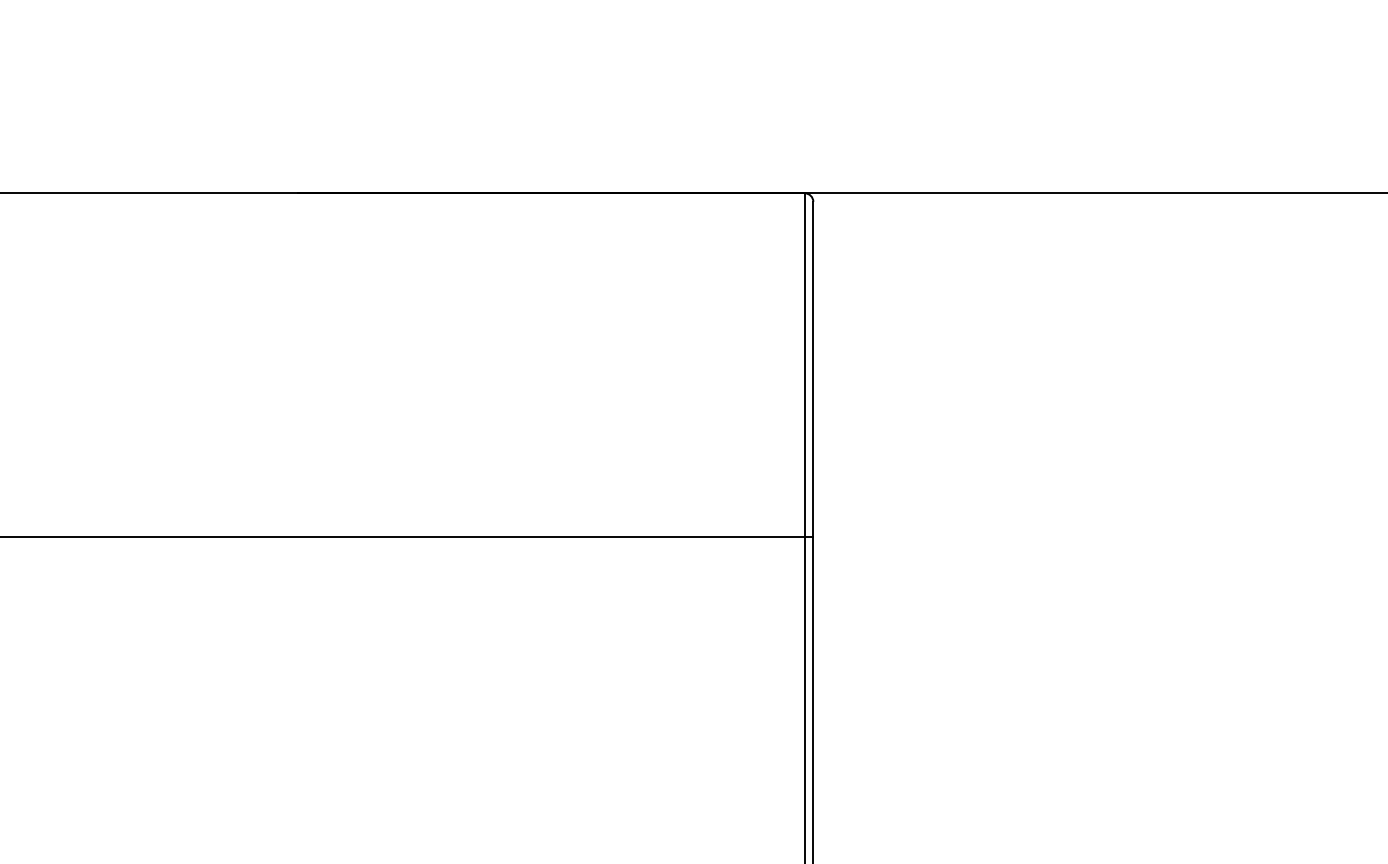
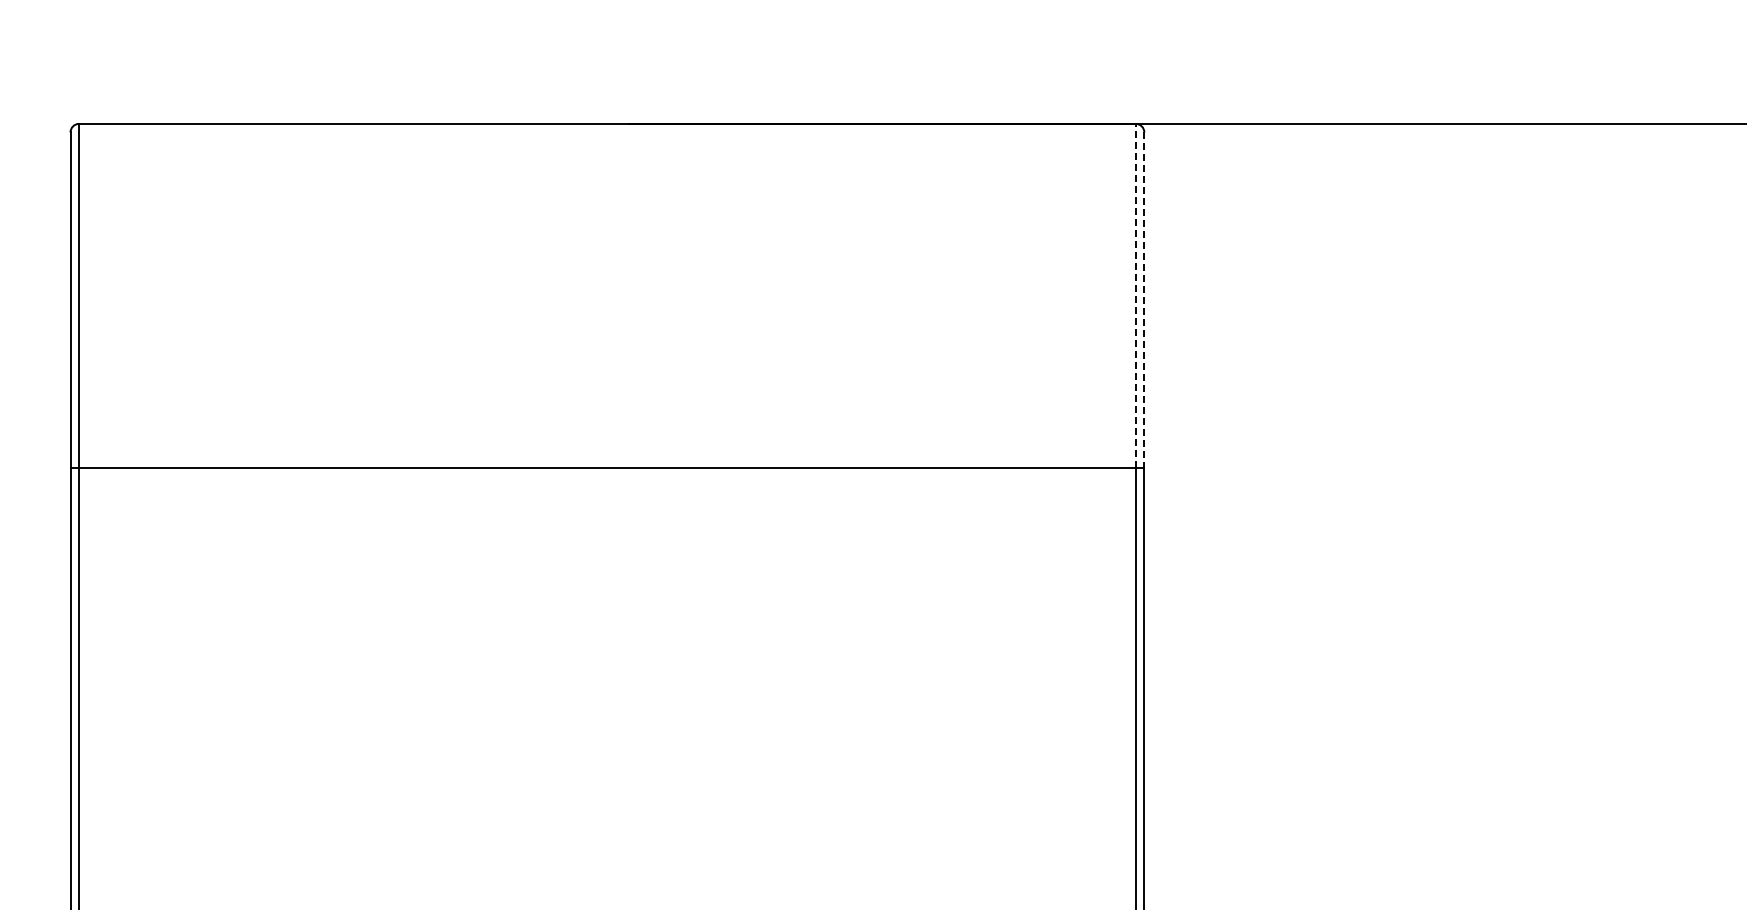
line: (804, 364) -> (1135, 295), solid -> dashed
line: (813, 368) -> (1144, 299), solid -> dashed

